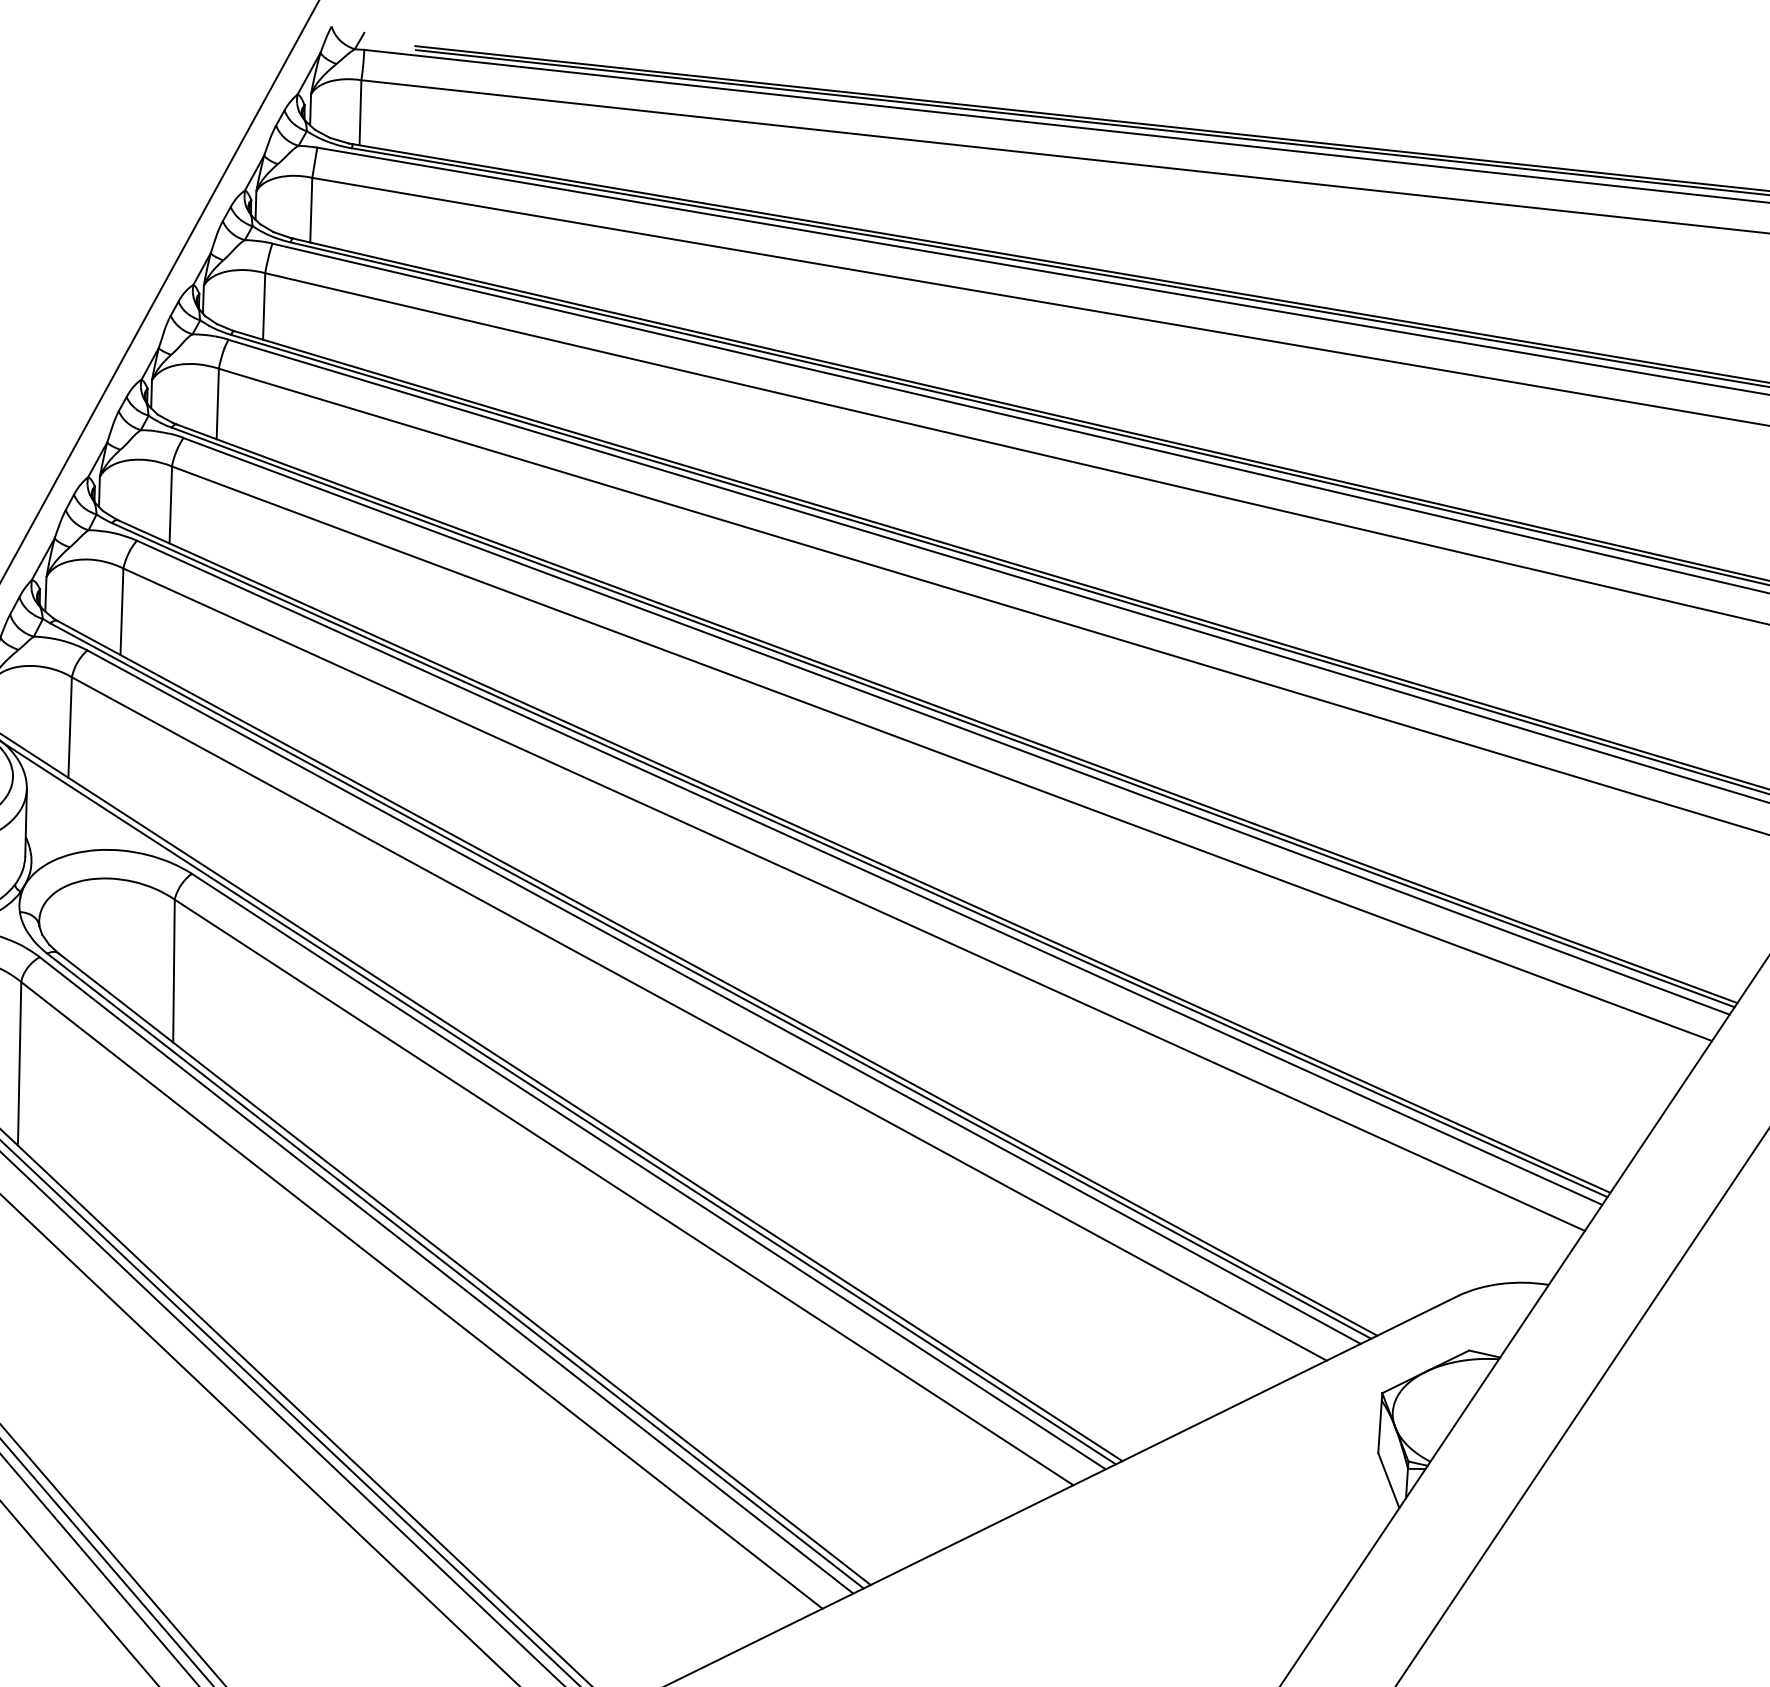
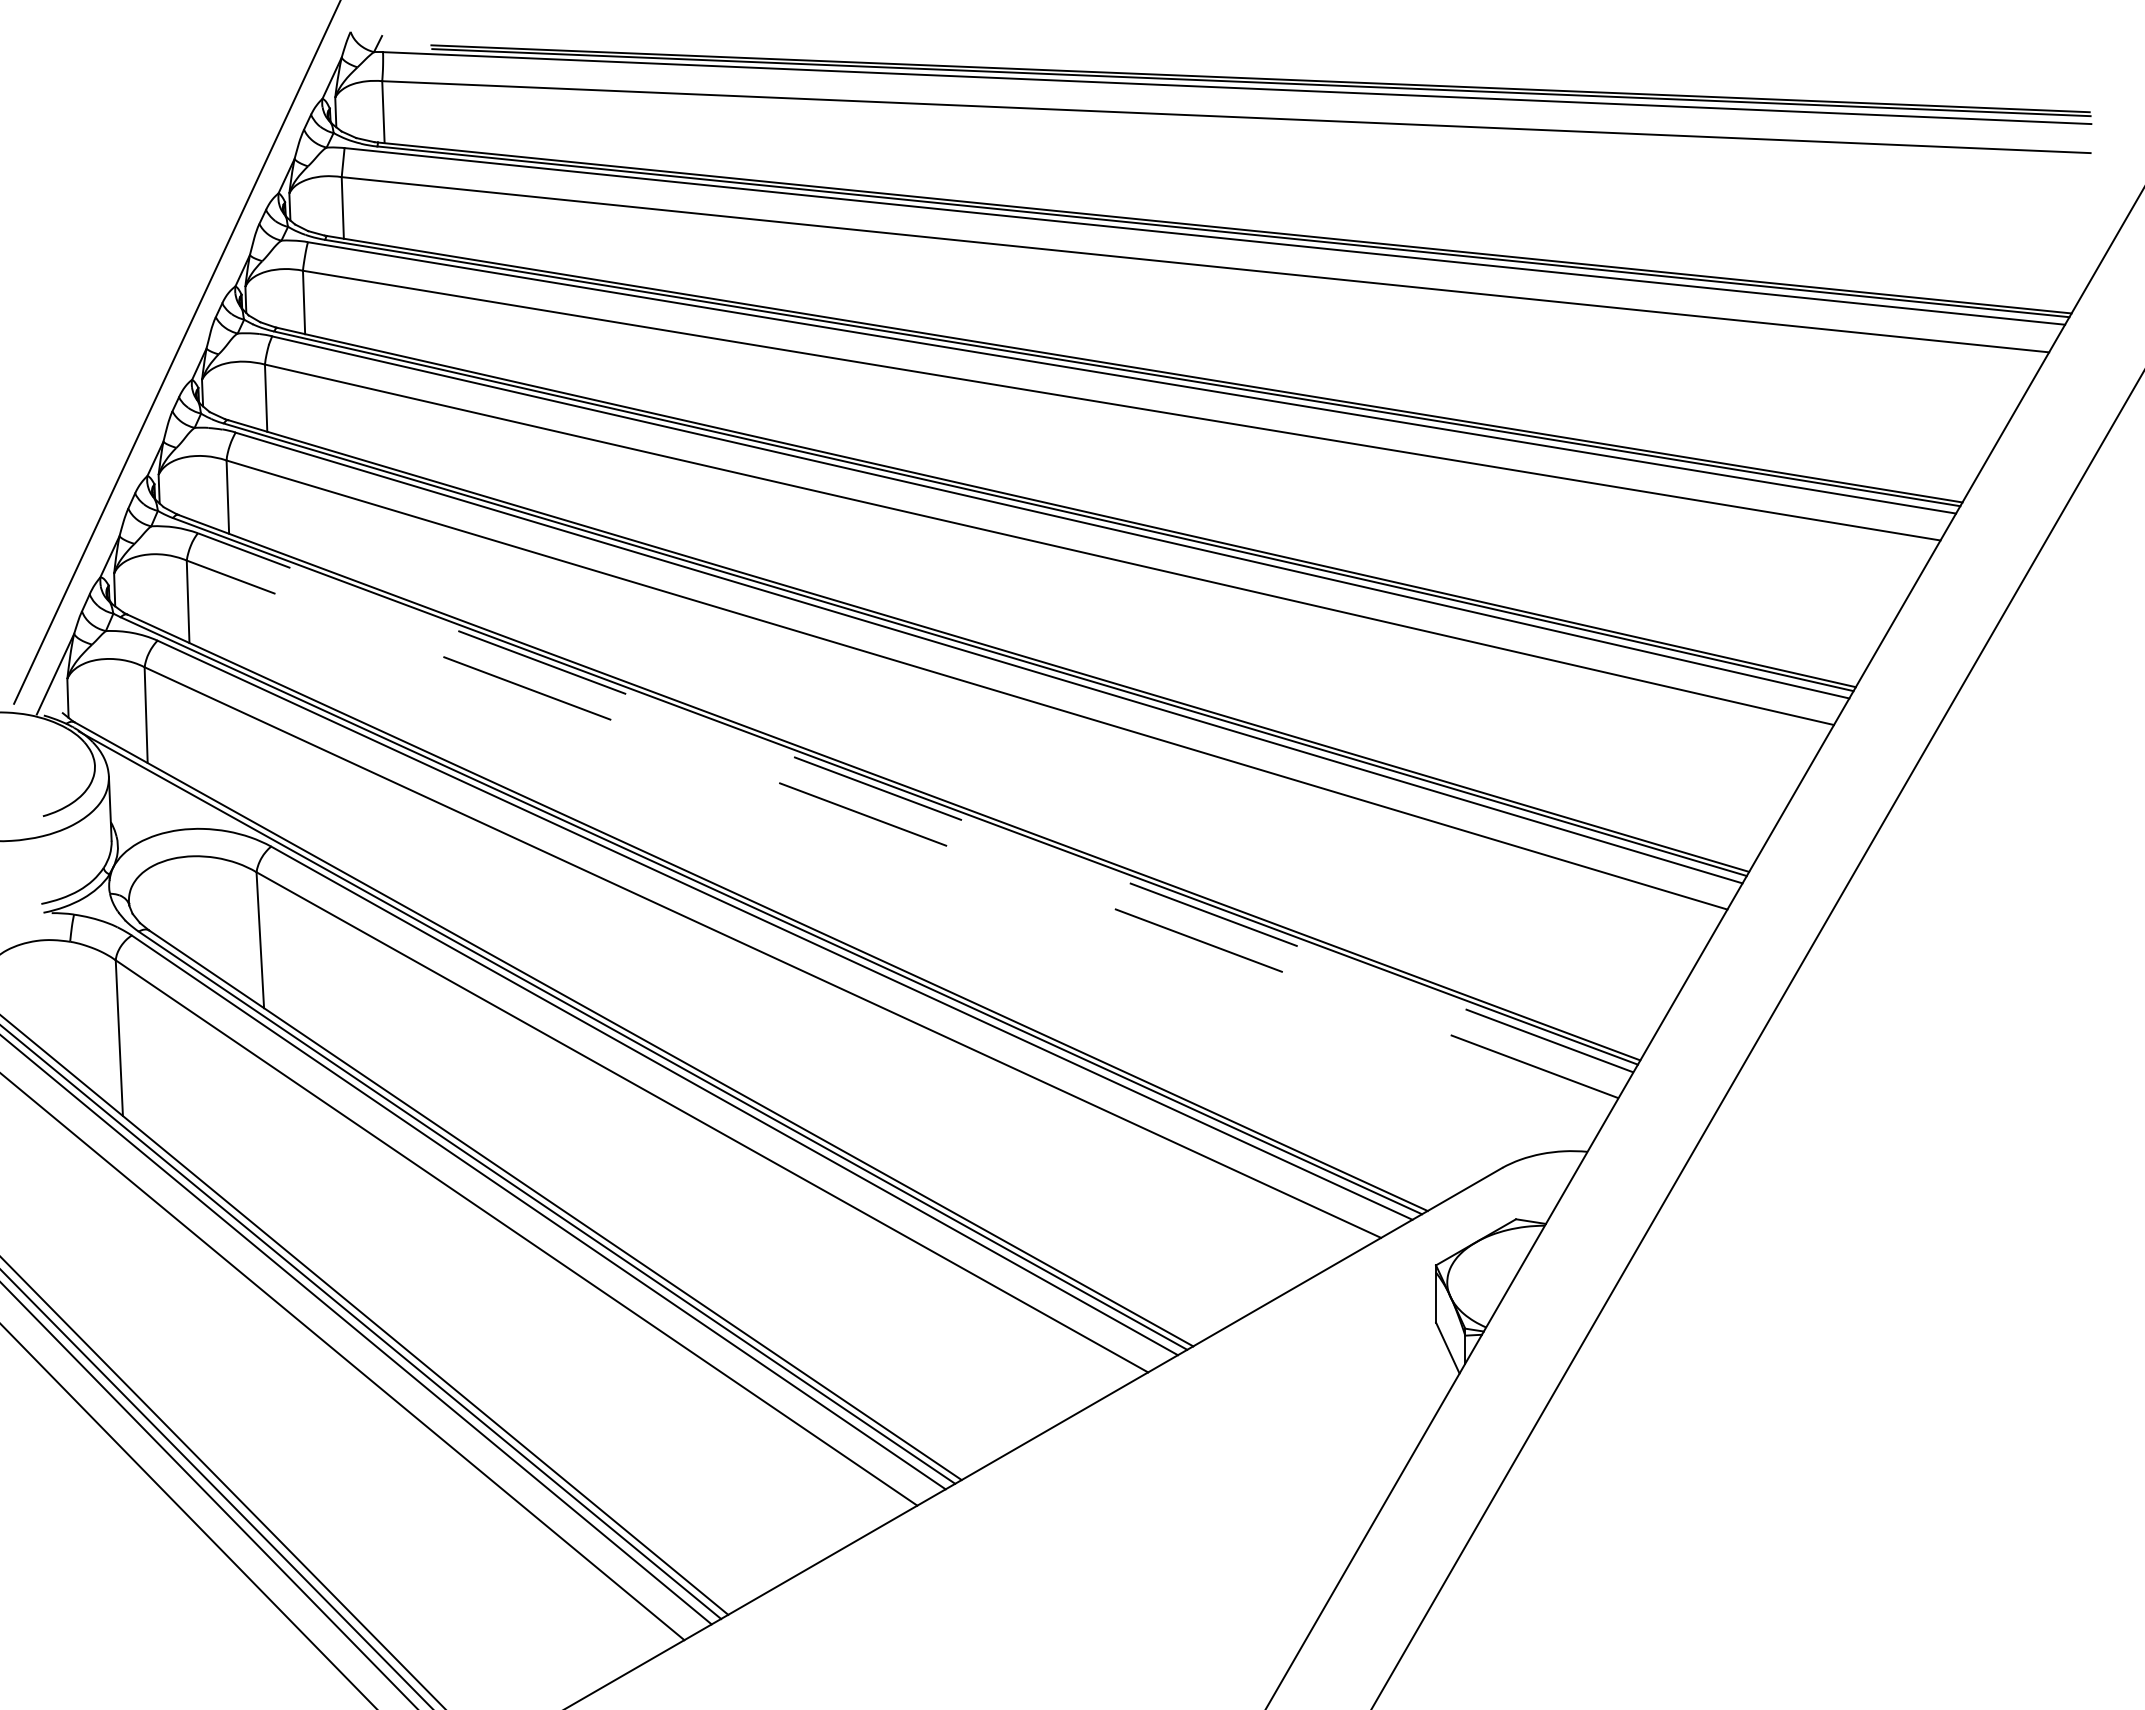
line: (869, 872) -> (915, 802), solid -> dashed
line: (854, 899) -> (902, 829), solid -> dashed

